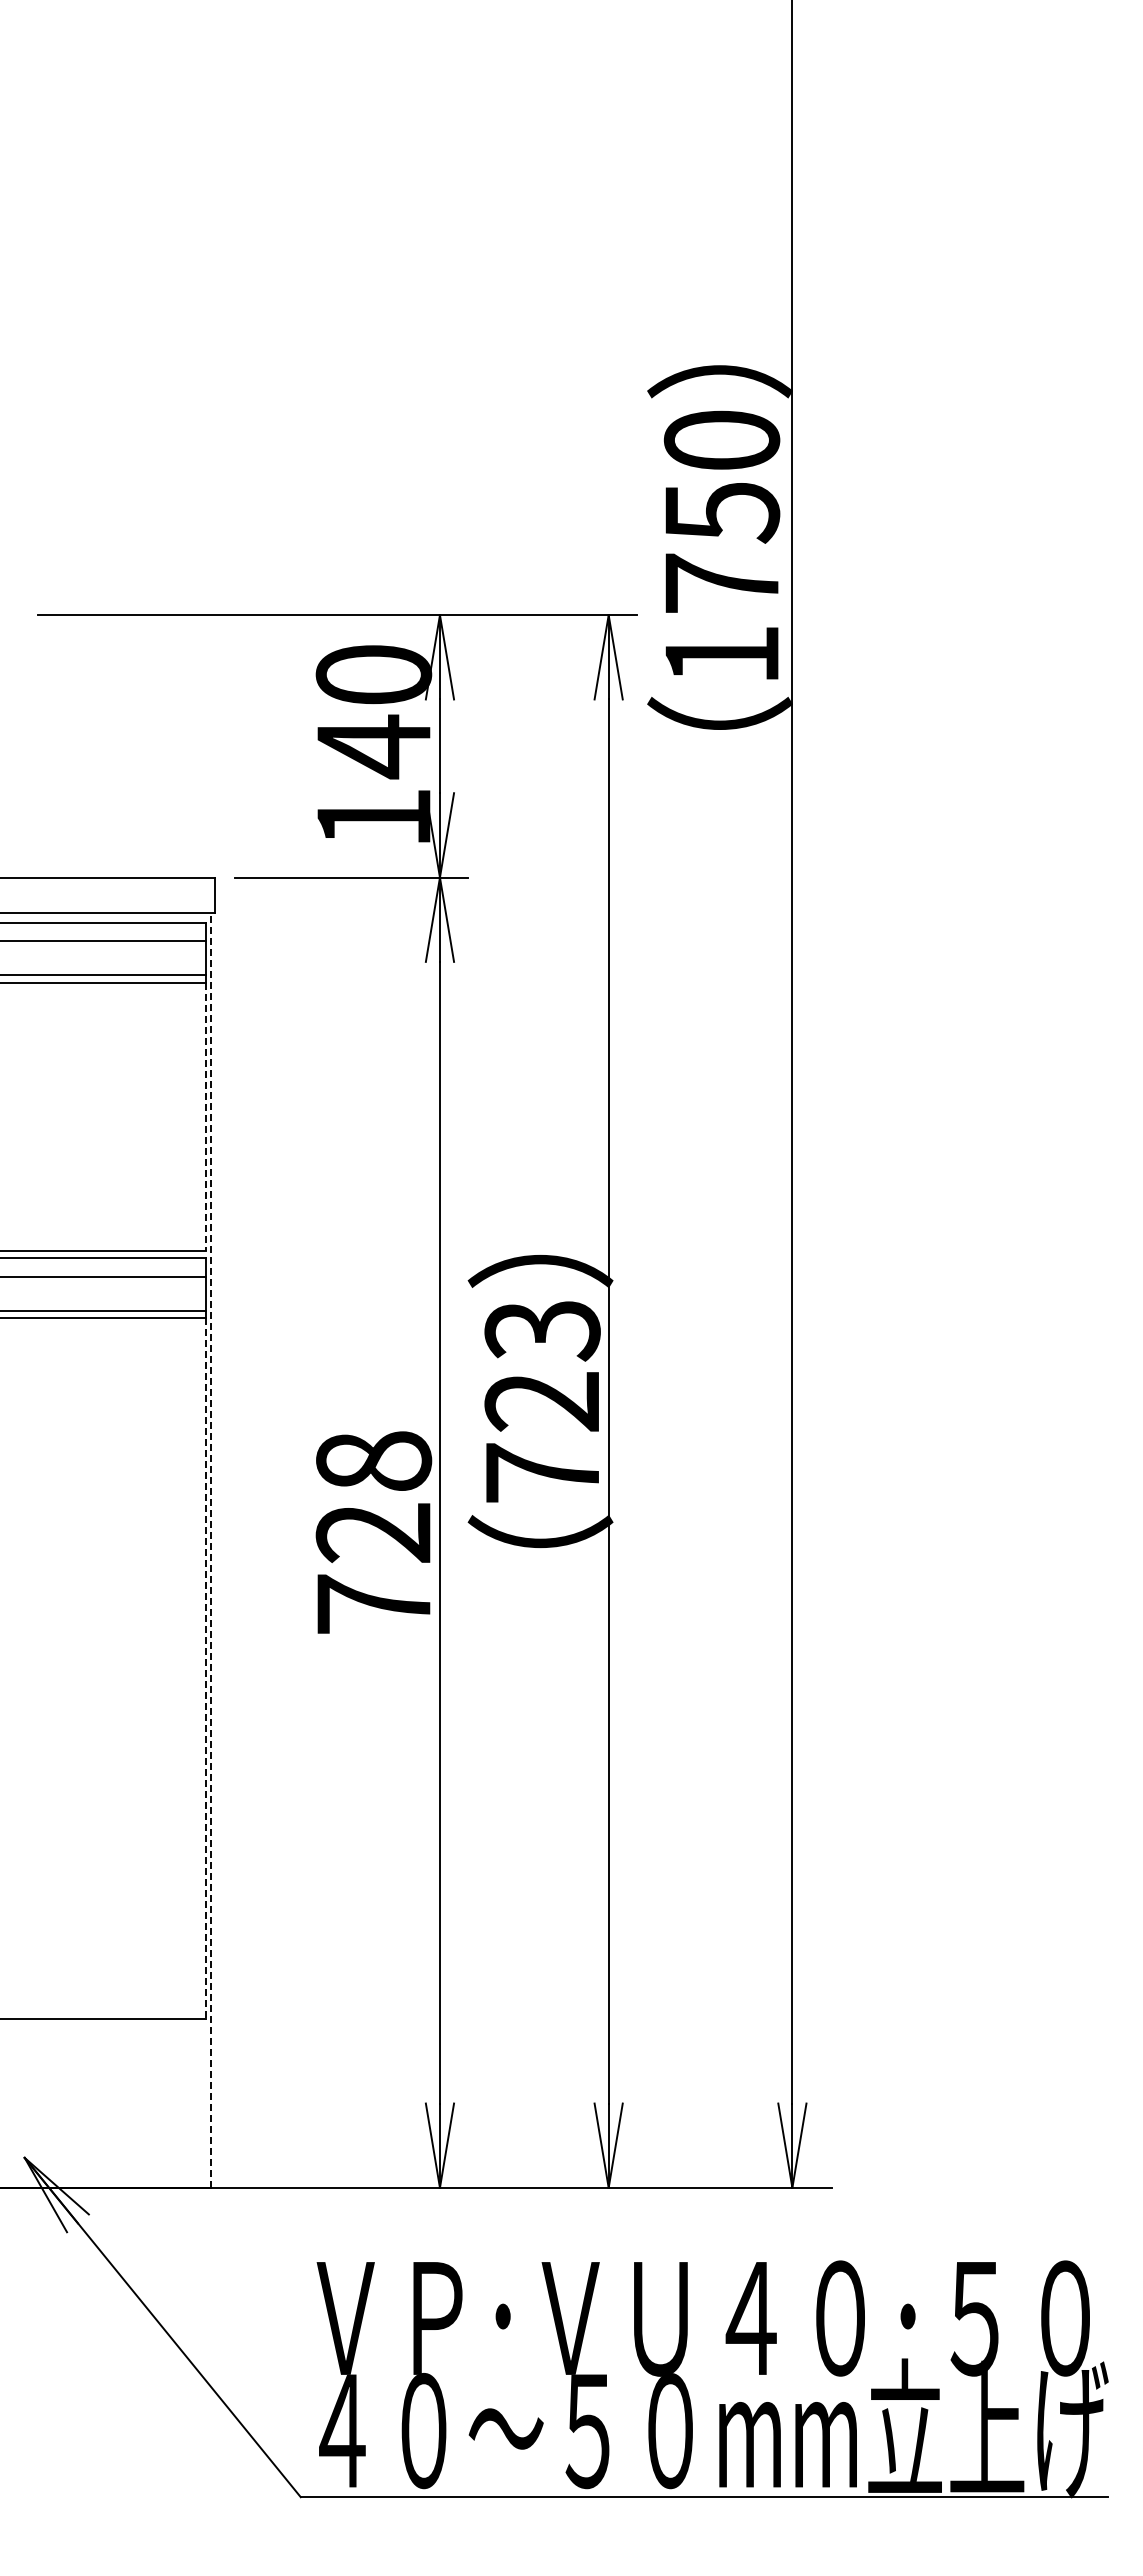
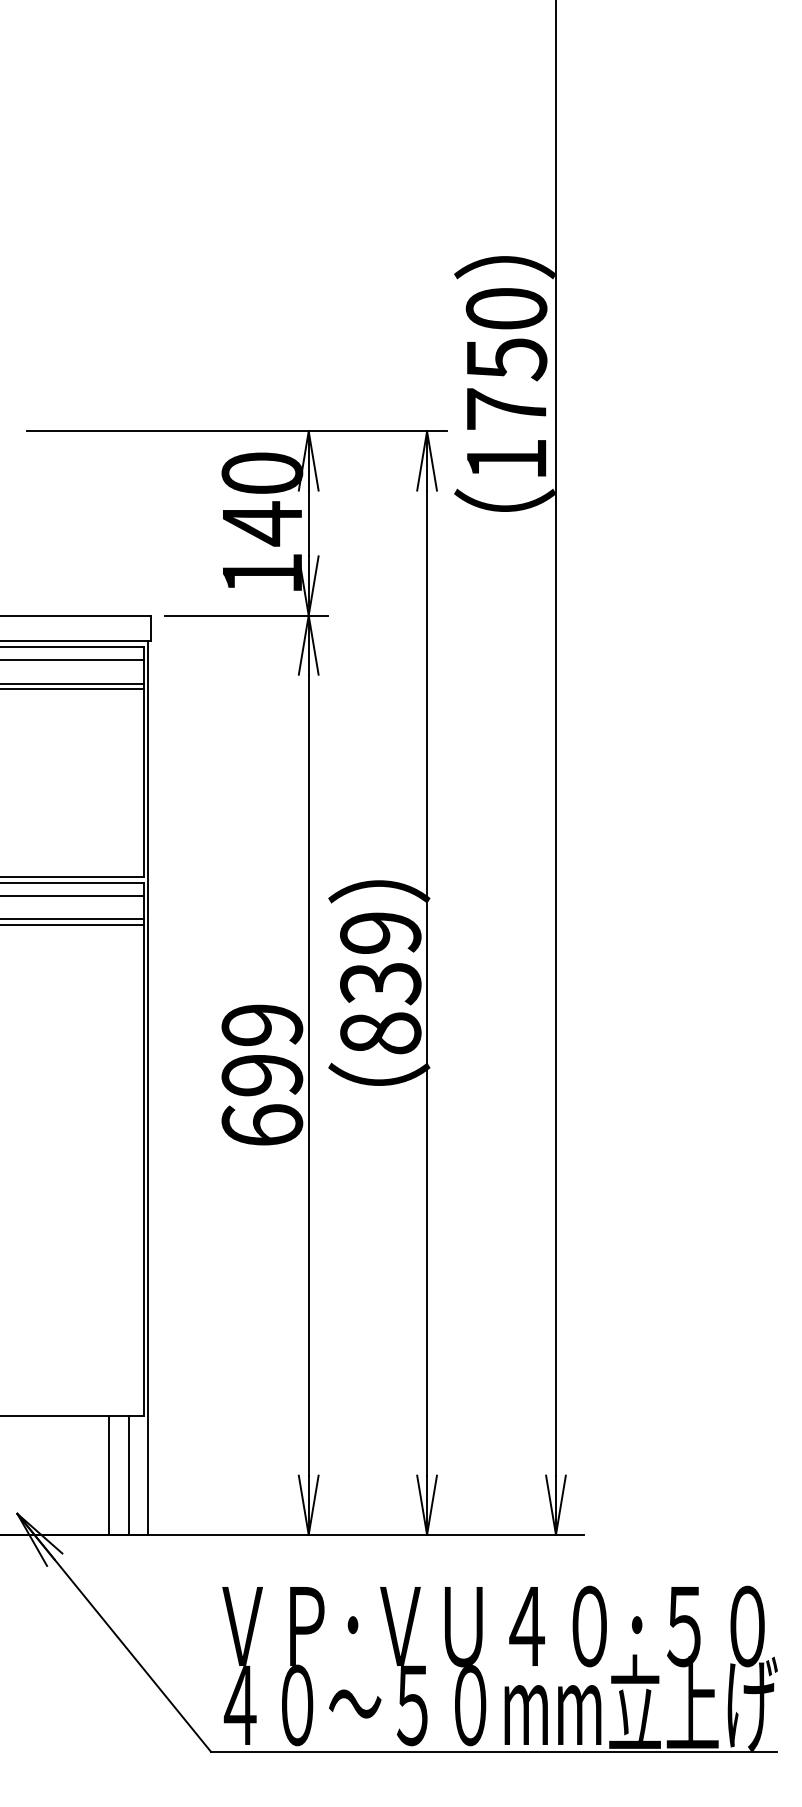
line: (205, 1117) -> (144, 783), dashed -> solid
text: (542, 1401) -> (380, 983), 723 -> 839
text: (373, 1532) -> (262, 1075), 728 -> 699
line: (211, 1550) -> (148, 1087), dashed -> solid
line: (205, 1668) -> (144, 1170), dashed -> solid
line: (155, 2103) -> (109, 1475), added
line: (183, 2103) -> (128, 1475), added

